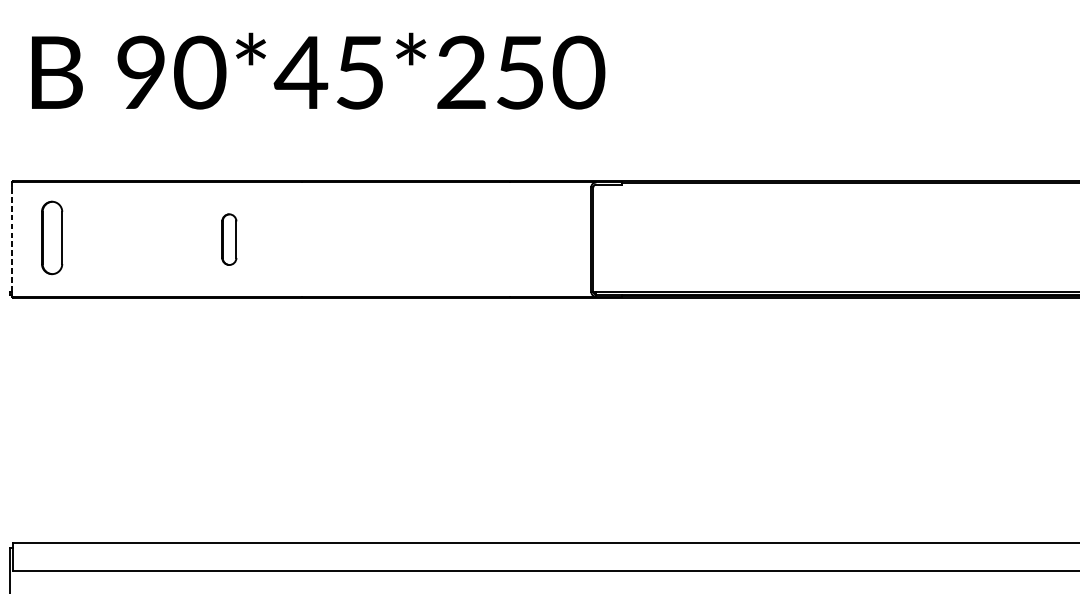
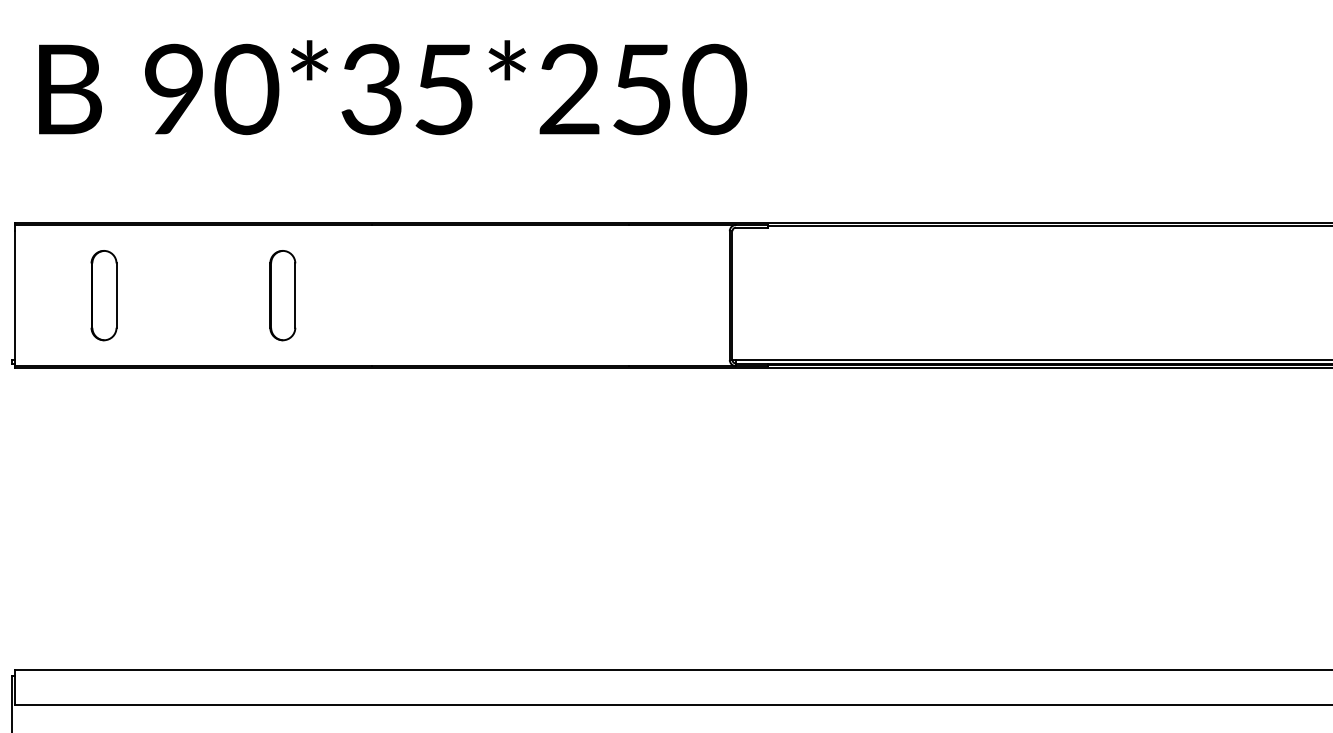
text: (300, 72) -> (370, 89), 90*45*250 -> 90*35*250
part: (51, 237) -> (103, 295), moved
line: (12, 239) -> (14, 295), dashed -> solid
part: (229, 239) -> (282, 295), size x1.43

